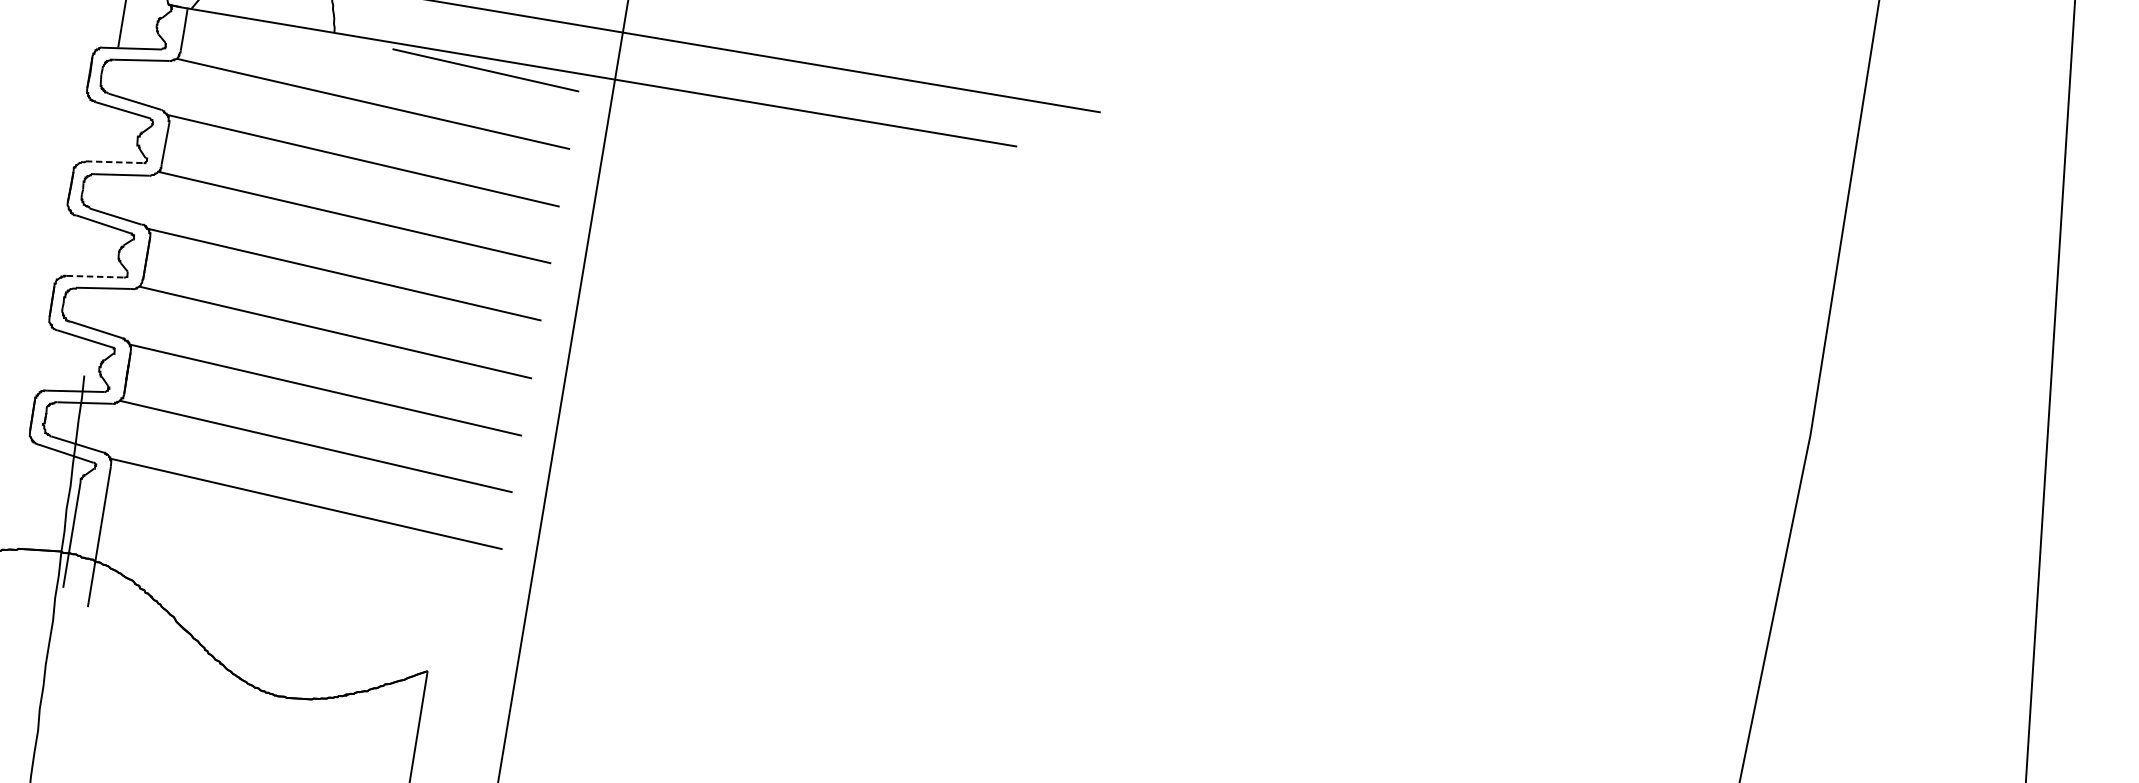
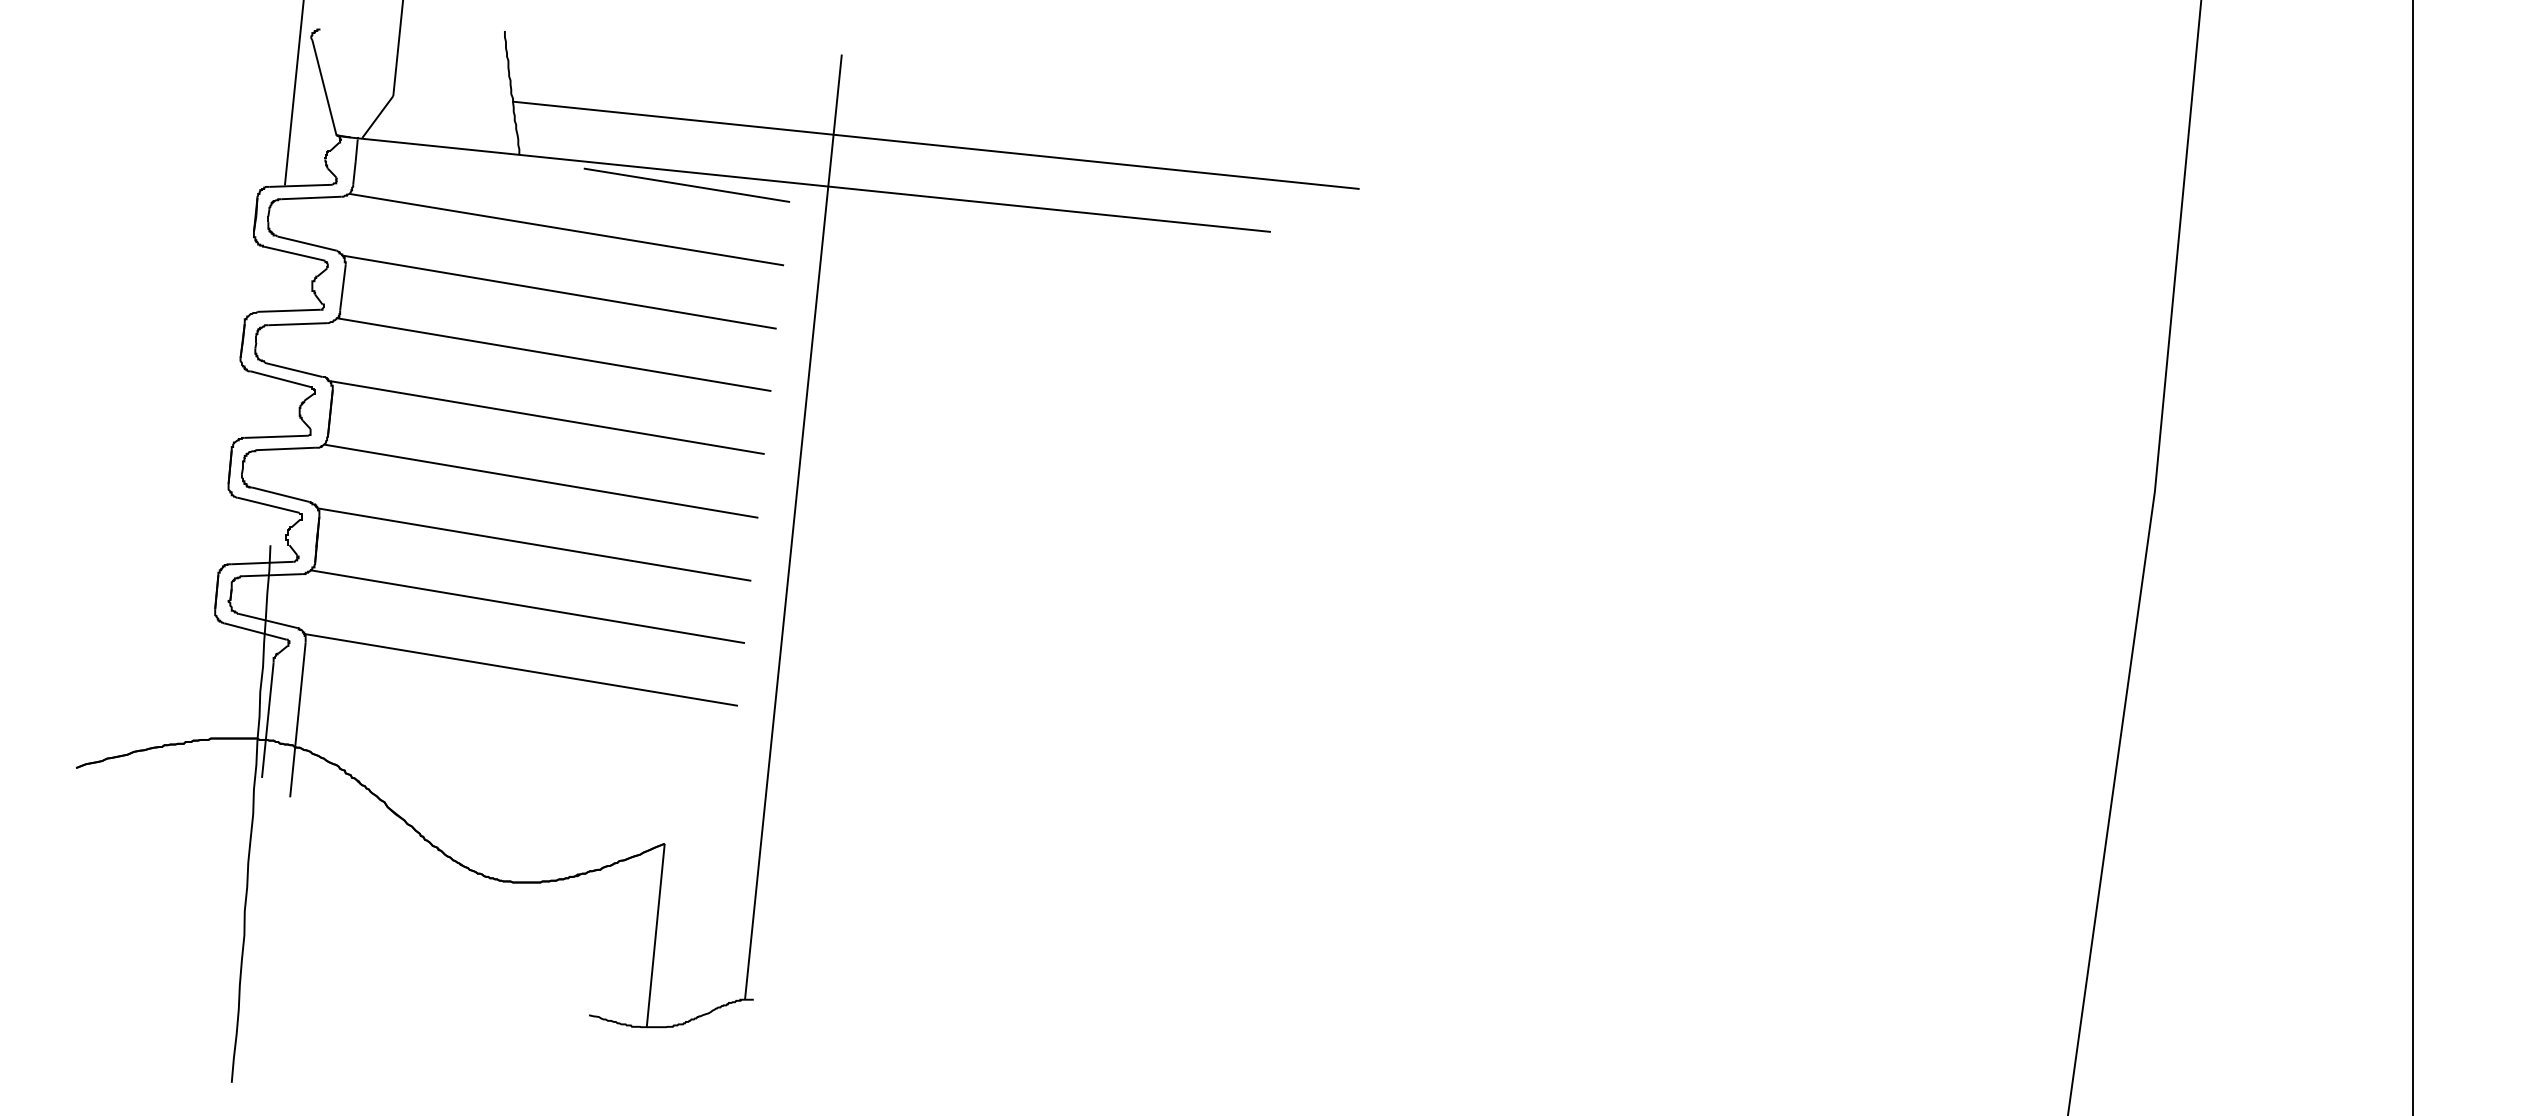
line: (114, 161) -> (288, 310), dashed -> solid
line: (96, 276) -> (276, 436), dashed -> solid

